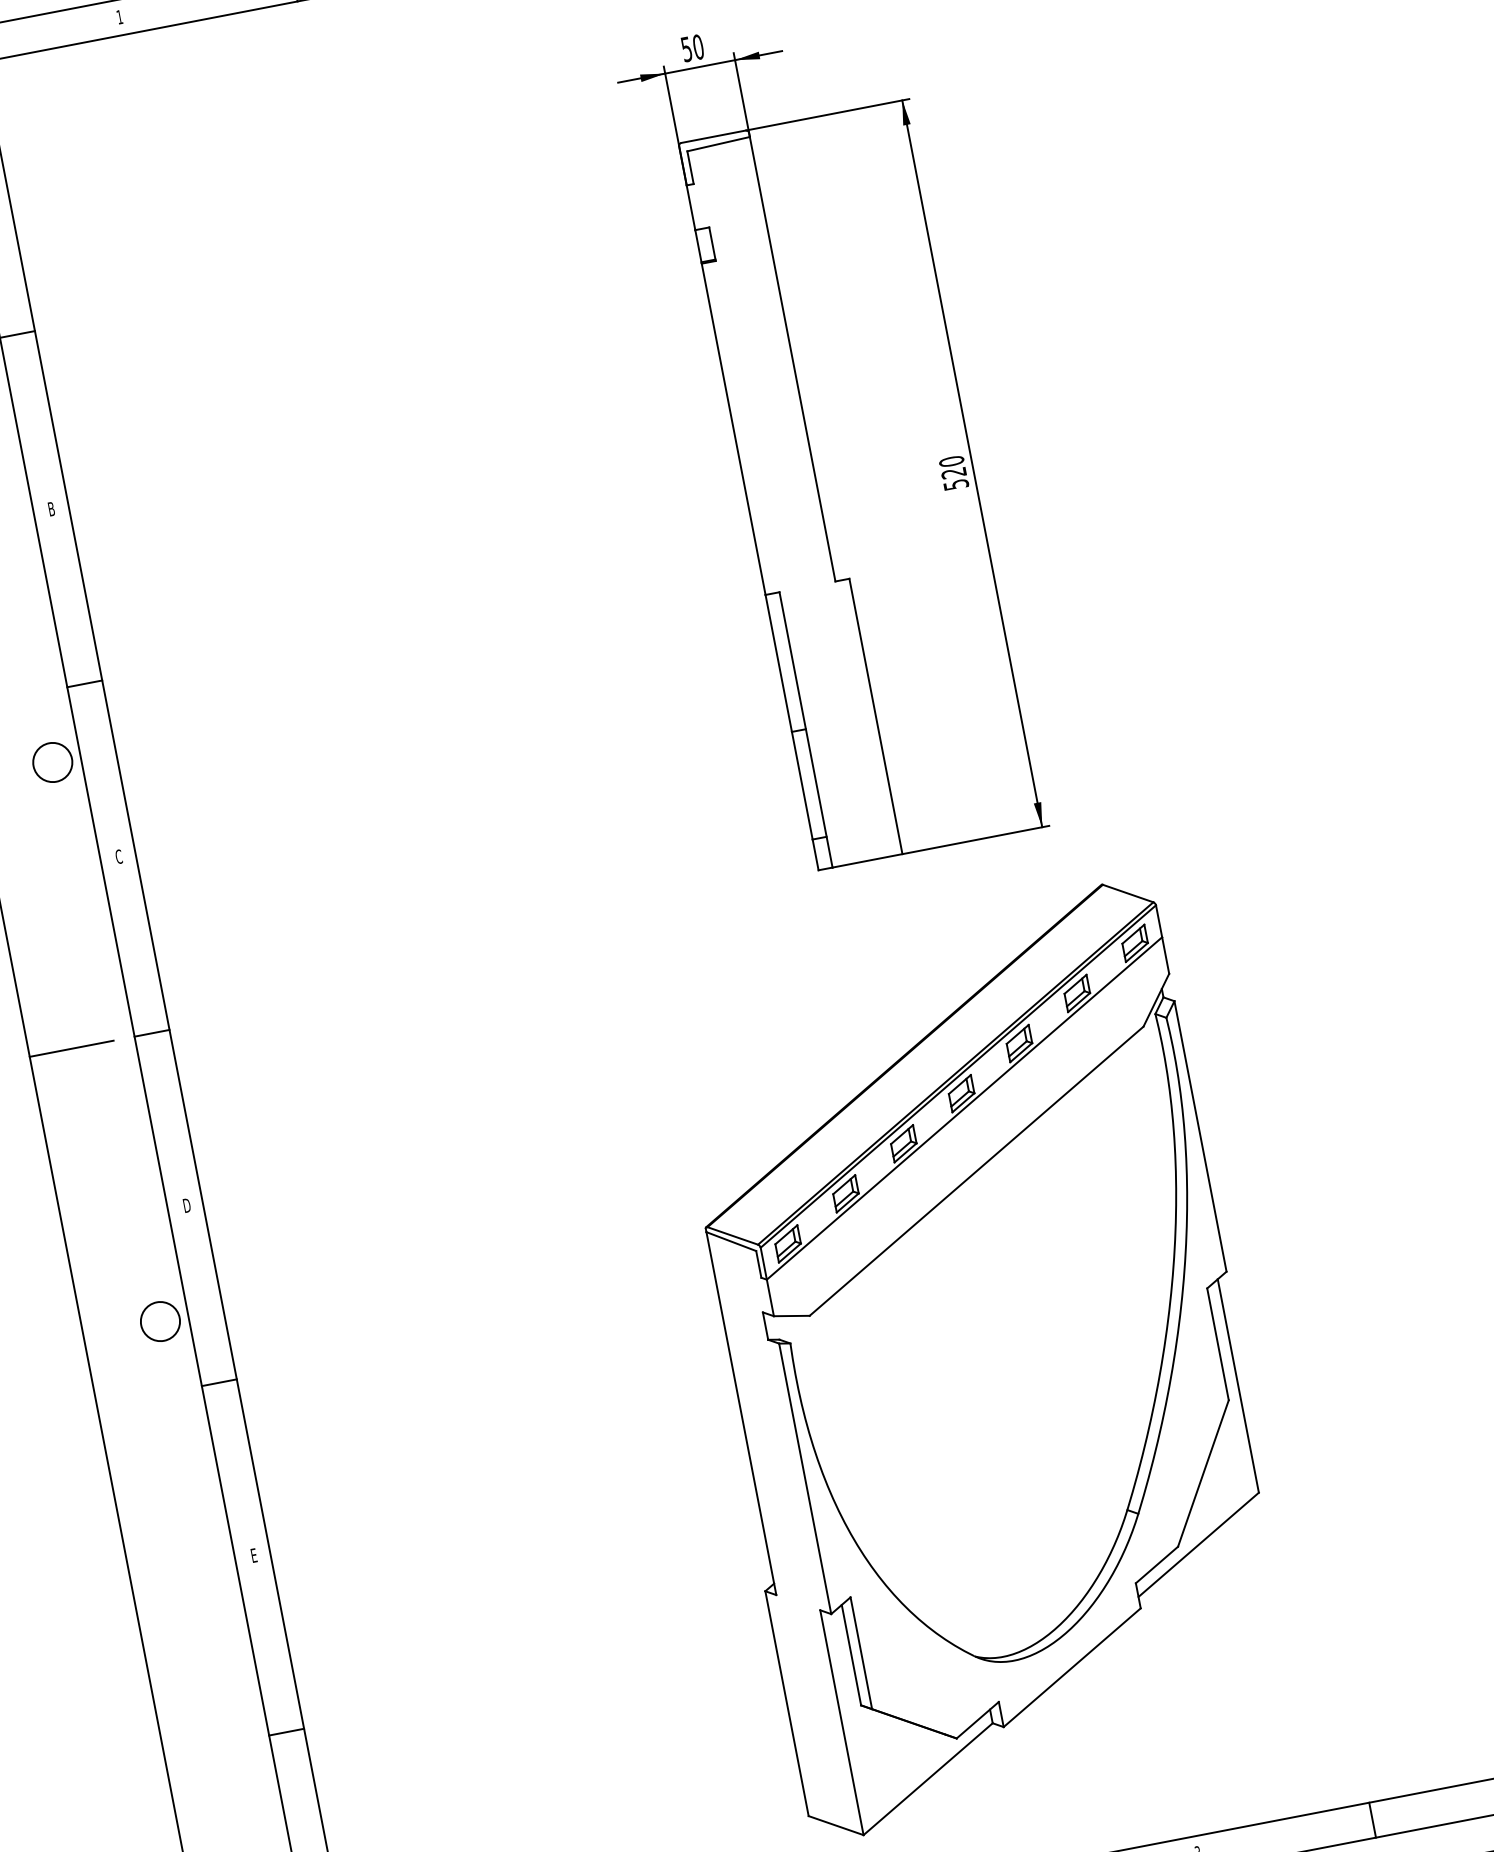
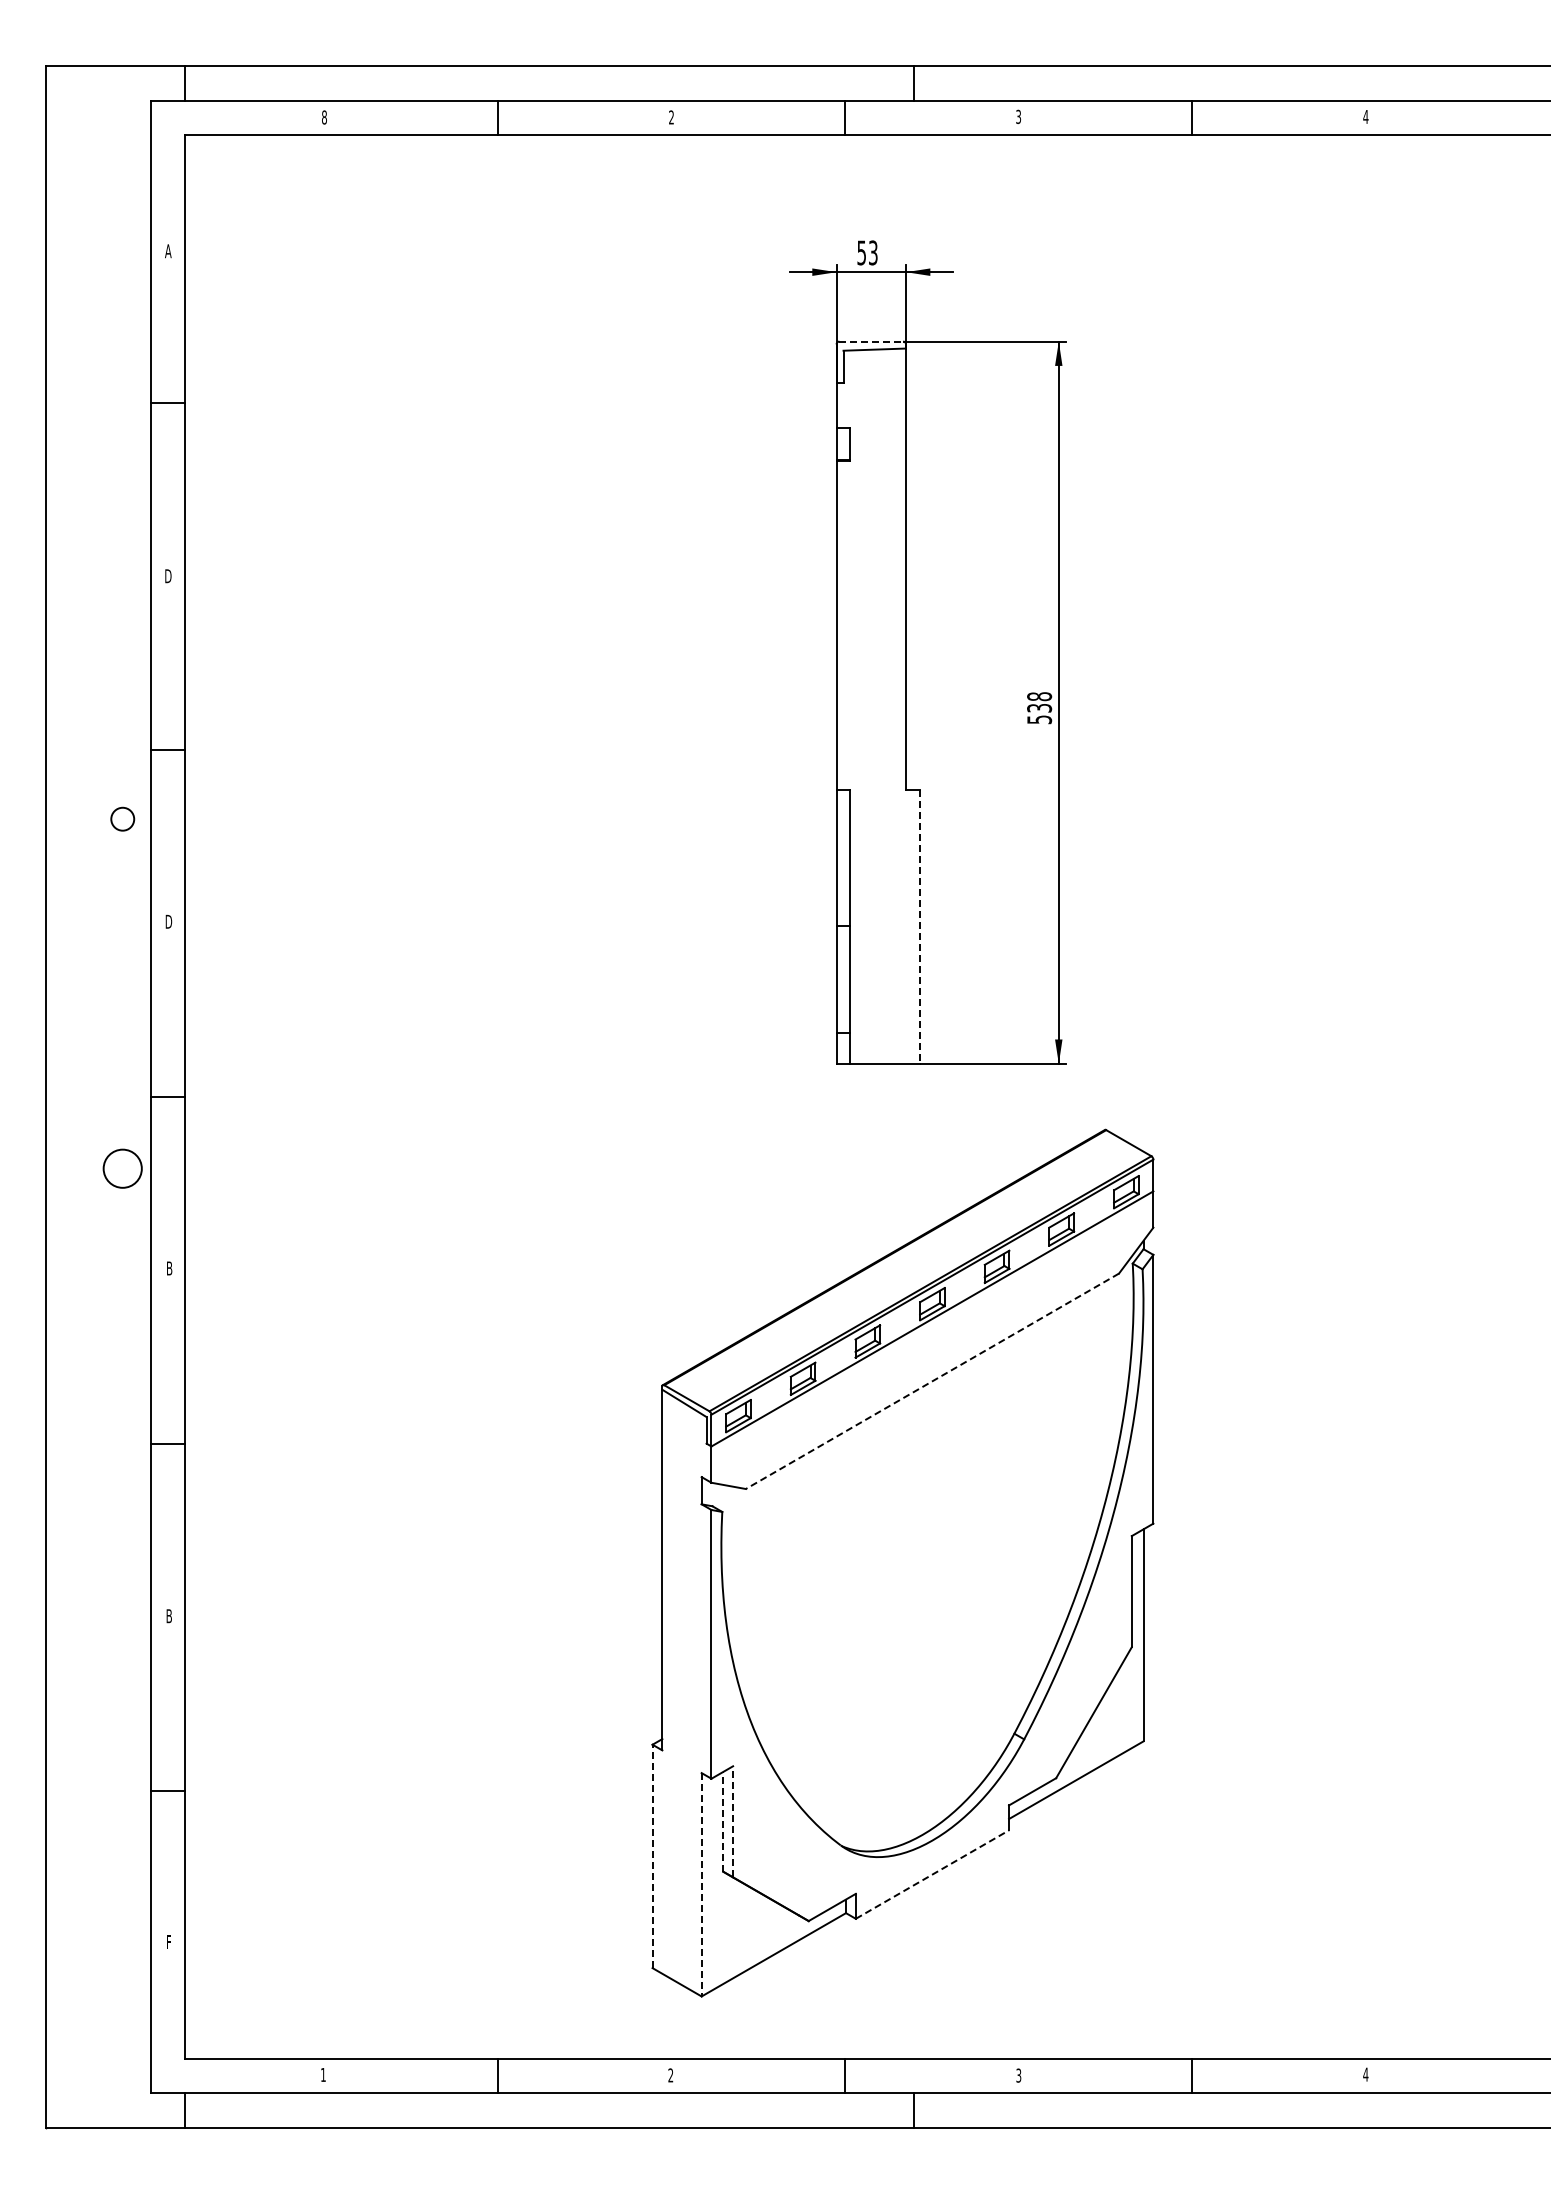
text: (119, 17) -> (324, 117), 1 -> 8
text: (697, 46) -> (872, 252), 50 -> 53
line: (713, 136) -> (871, 341), solid -> dashed
text: (952, 467) -> (1039, 702), 520 -> 538
text: (51, 509) -> (168, 576), B -> D
line: (875, 716) -> (919, 926), solid -> dashed
circle: (52, 762) -> (122, 819), size x0.6
text: (118, 856) -> (168, 921), C -> D
line: (71, 1049) -> (87, 1097), removed
line: (976, 1171) -> (932, 1381), solid -> dashed
text: (186, 1205) -> (169, 1268), D -> B
circle: (160, 1321) -> (122, 1168), moved
text: (253, 1556) -> (168, 1616), E -> B
line: (861, 1652) -> (733, 1821), solid -> dashed
line: (851, 1654) -> (723, 1821), solid -> dashed
line: (1072, 1667) -> (932, 1874), solid -> dashed
line: (786, 1703) -> (652, 1856), solid -> dashed
line: (841, 1722) -> (701, 1884), solid -> dashed

